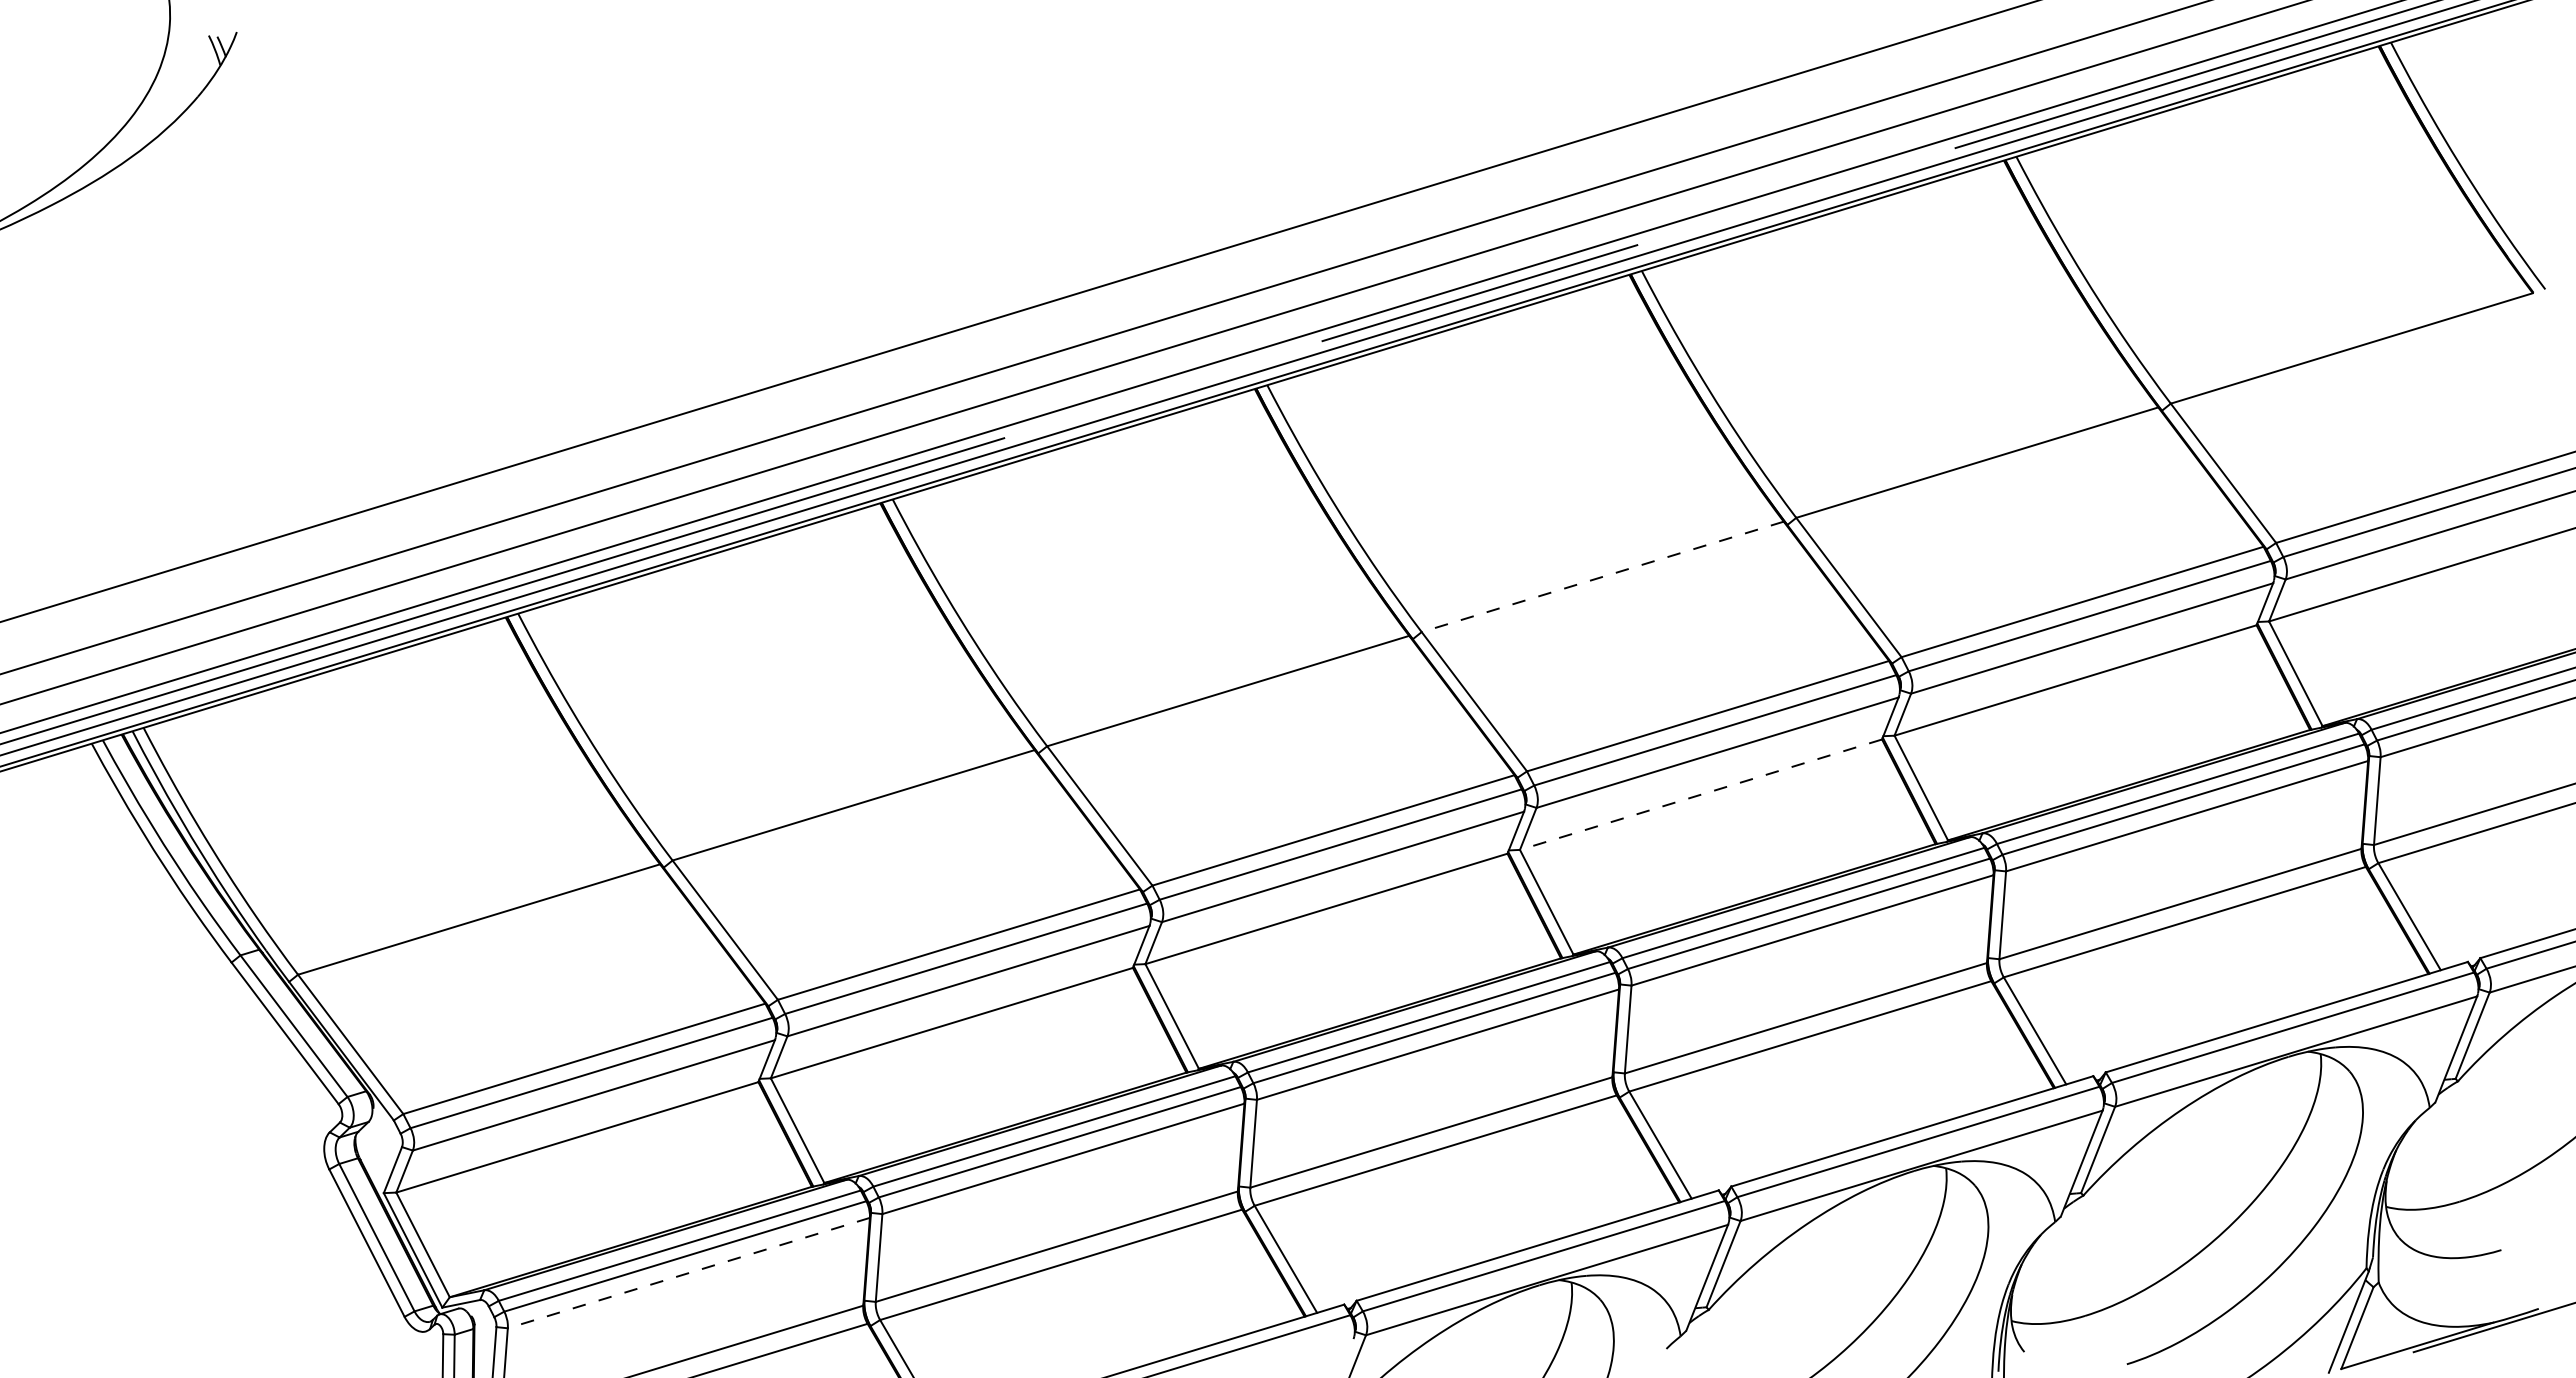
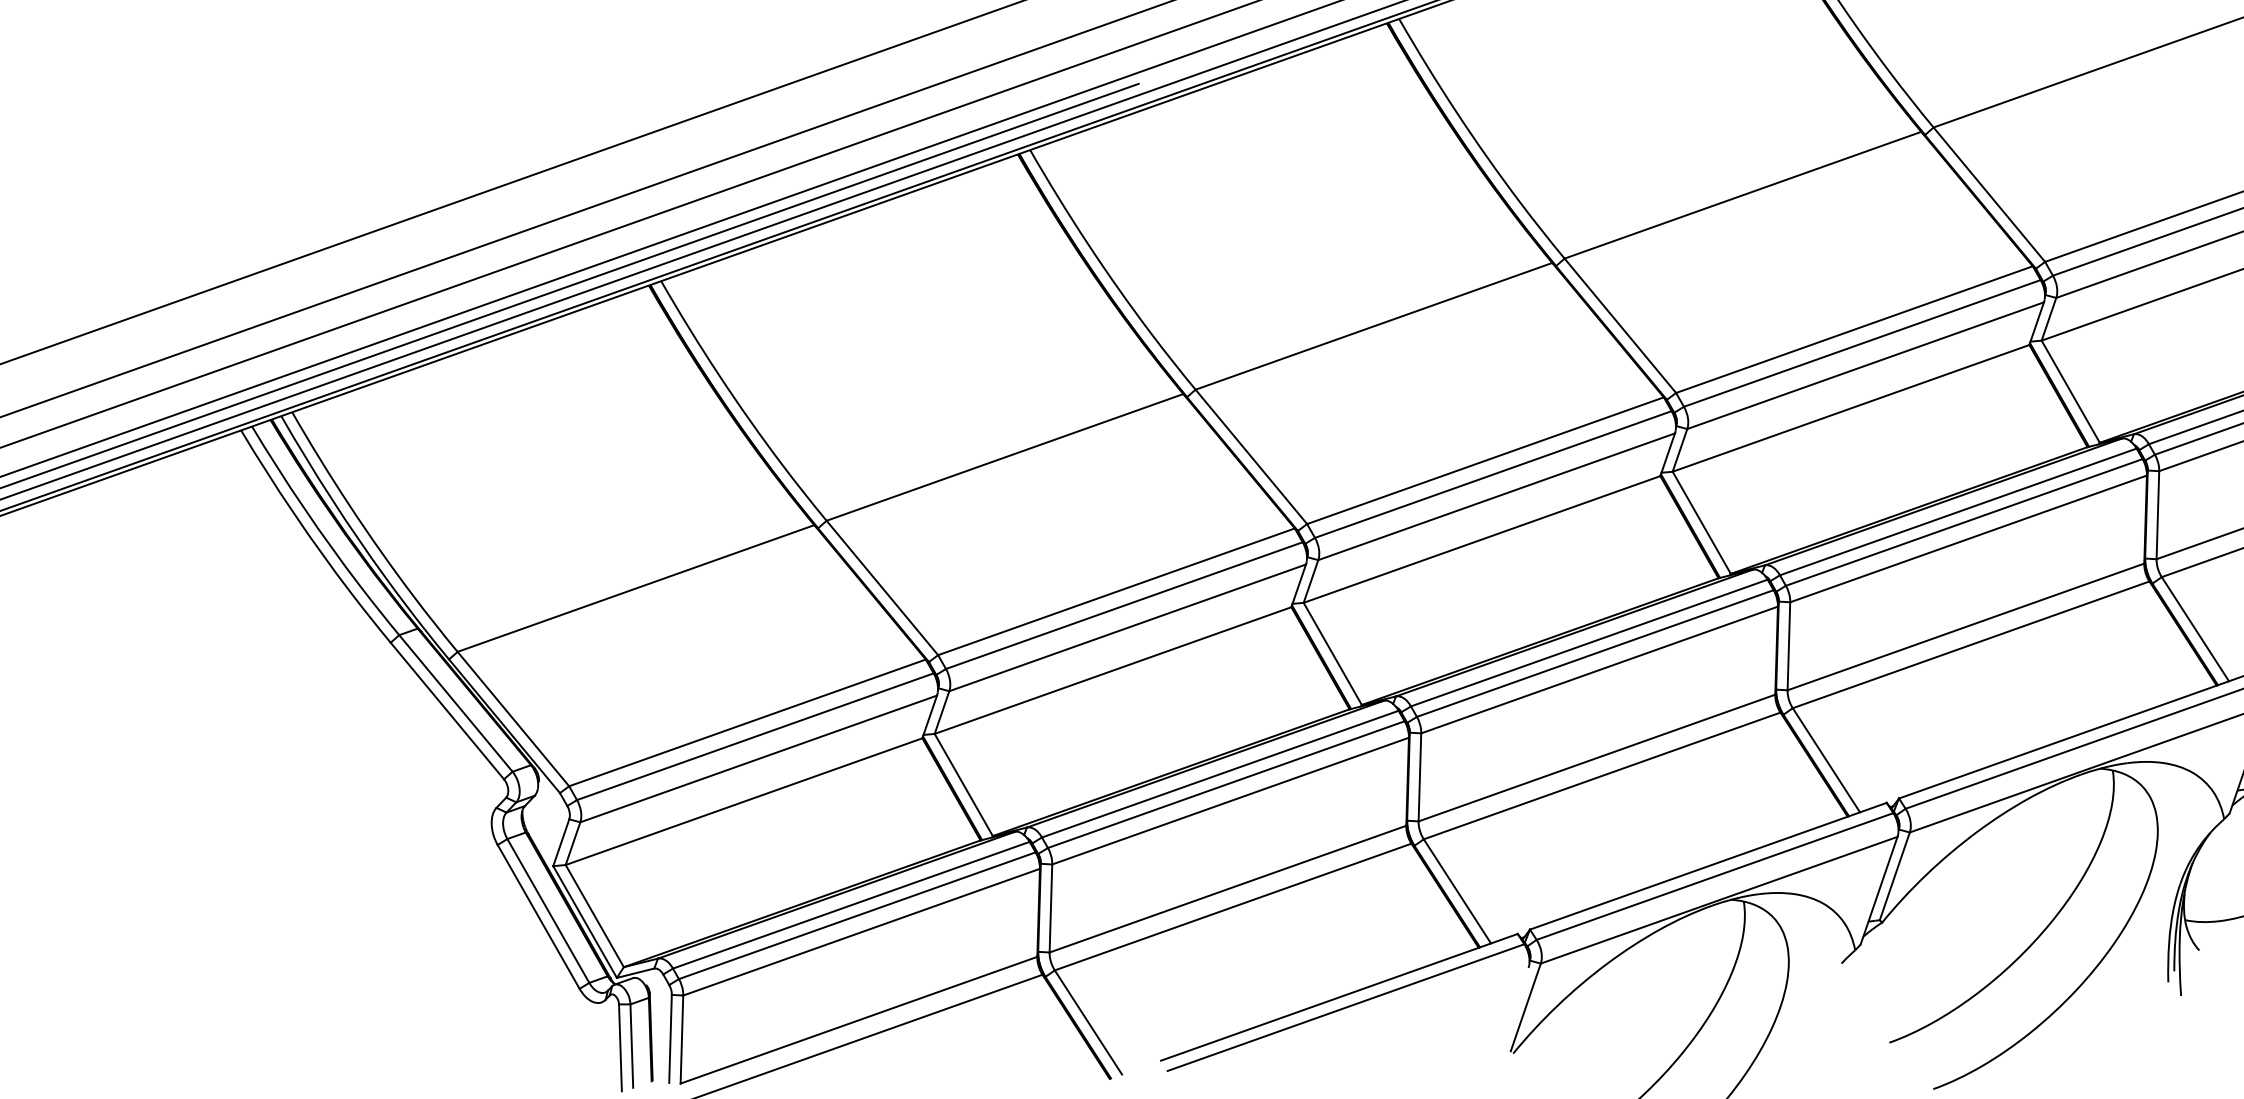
line: (1602, 577) -> (1742, 195), dashed -> solid
line: (1700, 794) -> (1850, 408), dashed -> solid
line: (688, 1273) -> (861, 932), dashed -> solid

